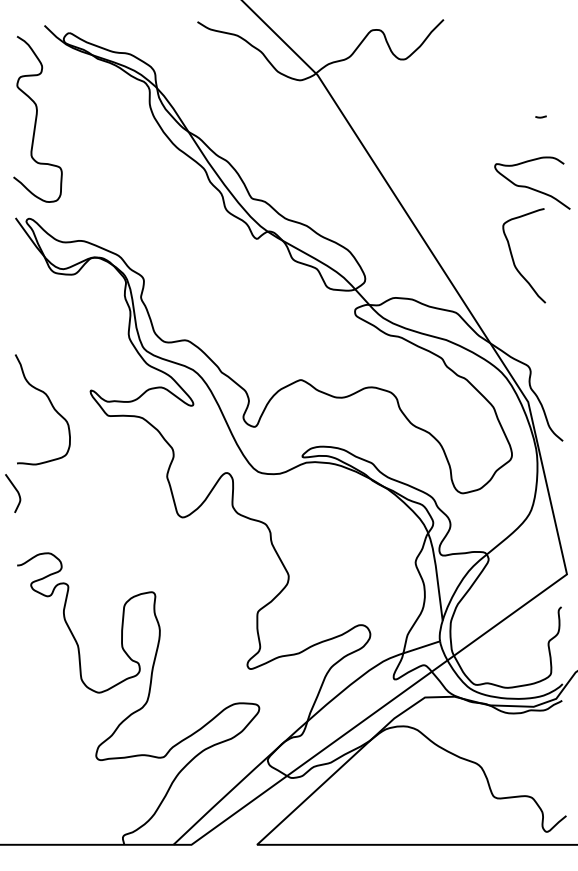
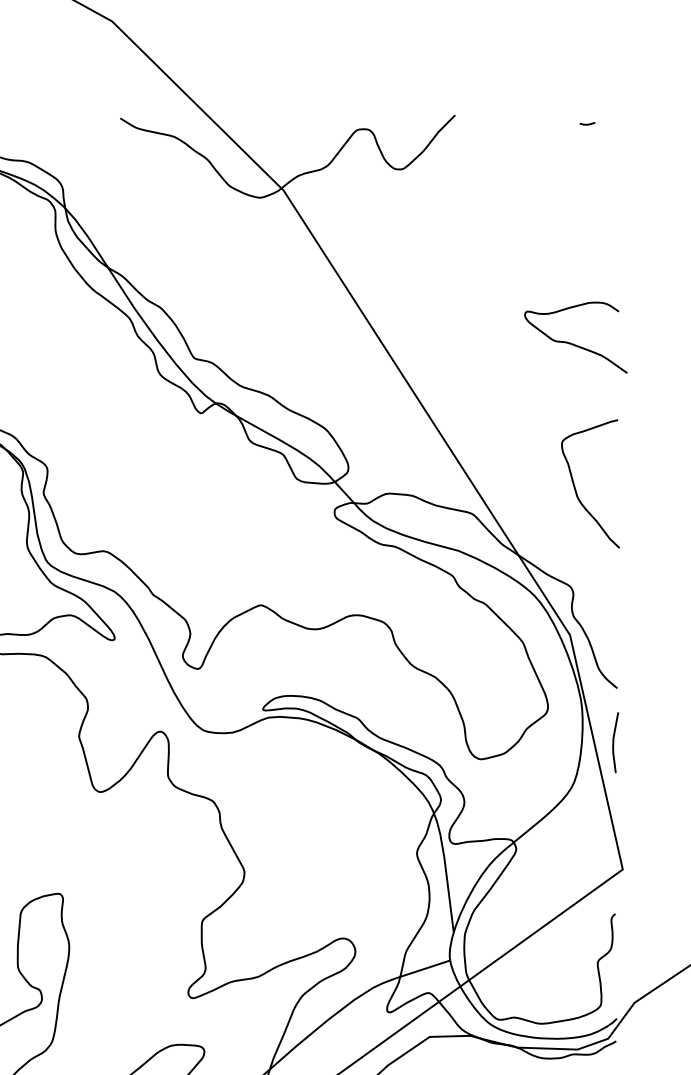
line: (540, 116) -> (586, 123), moved
curve: (513, 257) -> (575, 486), moved
line: (560, 480) -> (613, 741), added

